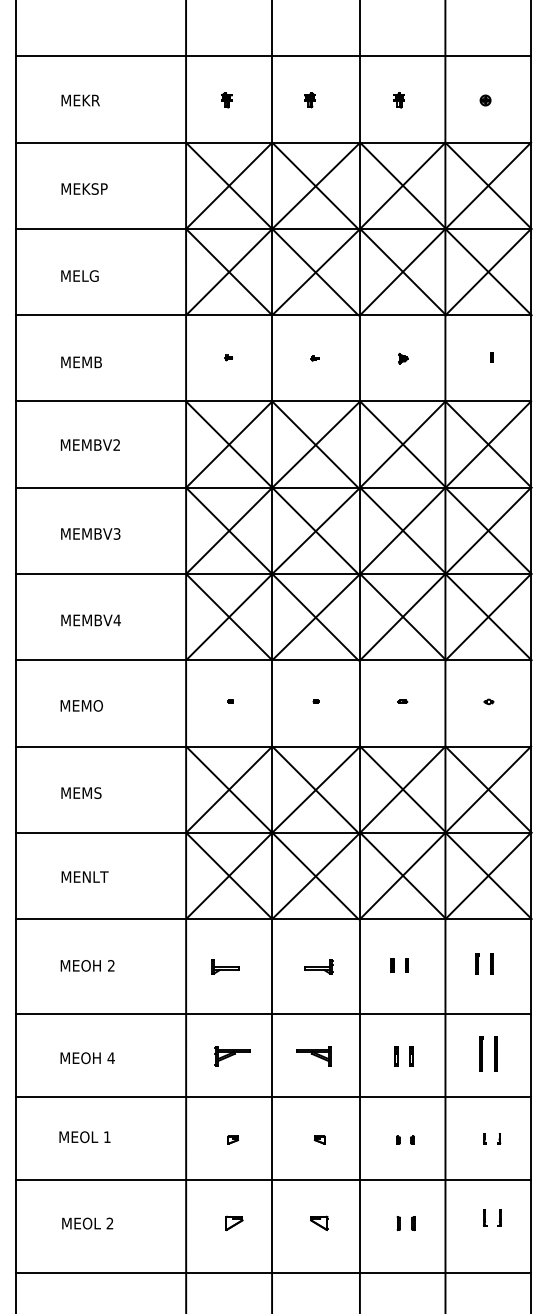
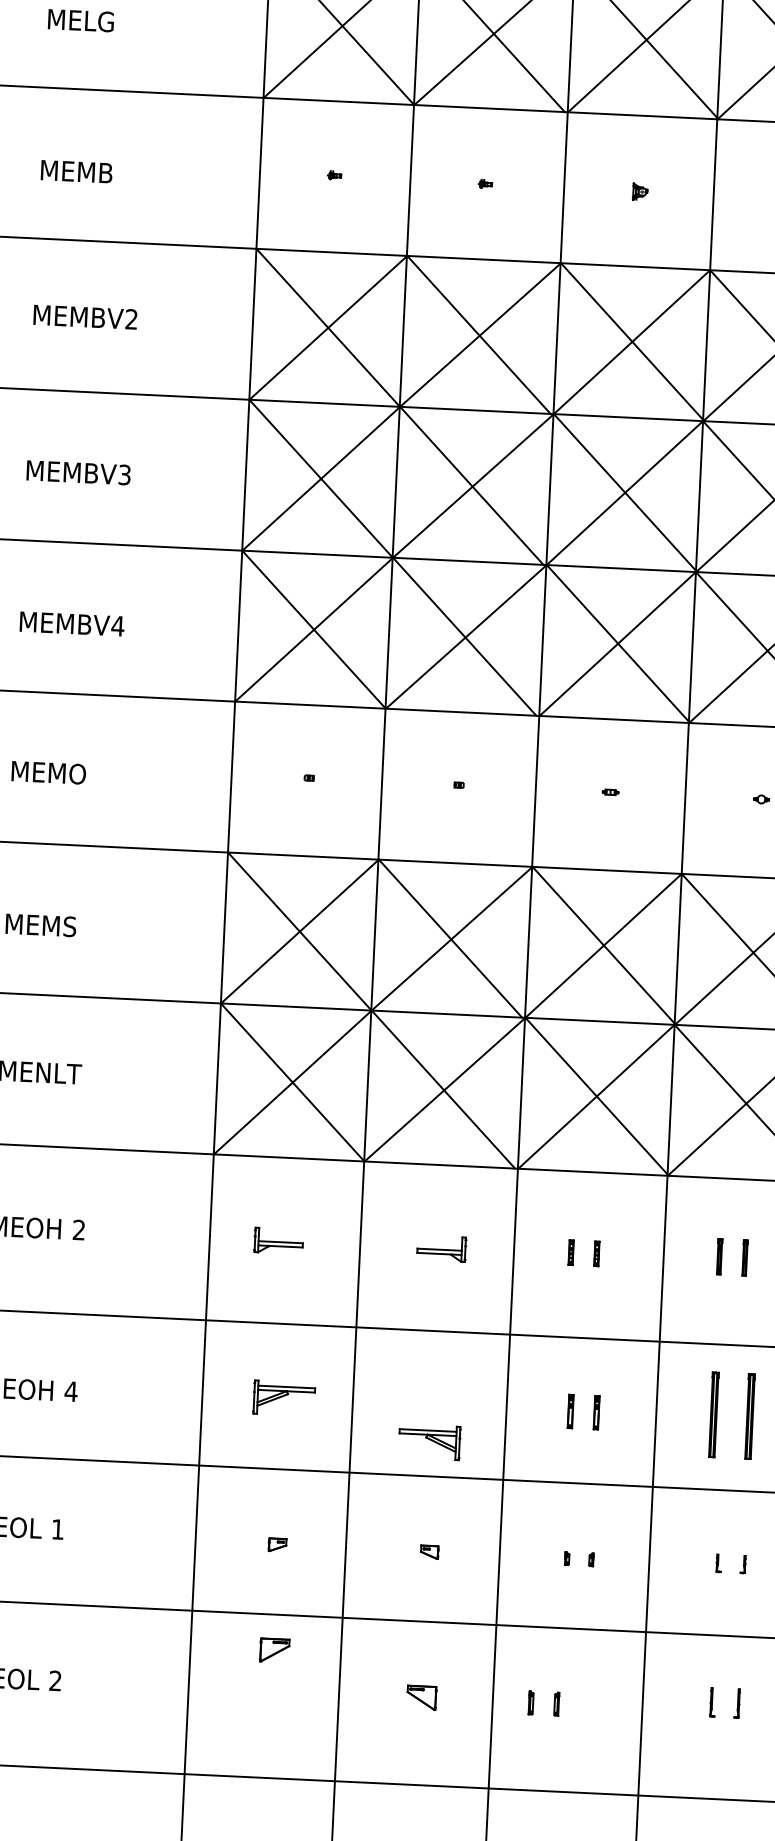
part: (488, 1053) -> (731, 1414), size x1.4
part: (313, 1056) -> (428, 1442), moved
part: (234, 1223) -> (275, 1650), moved
part: (405, 1223) -> (542, 1703), moved

